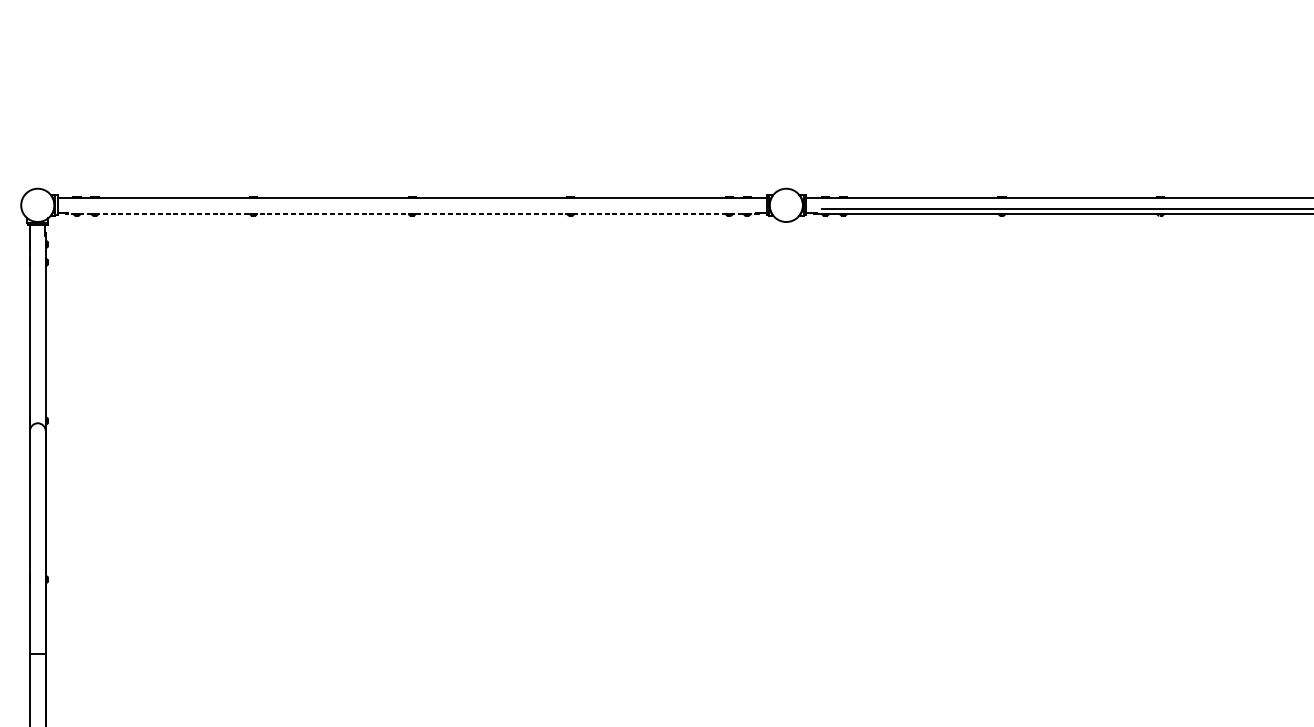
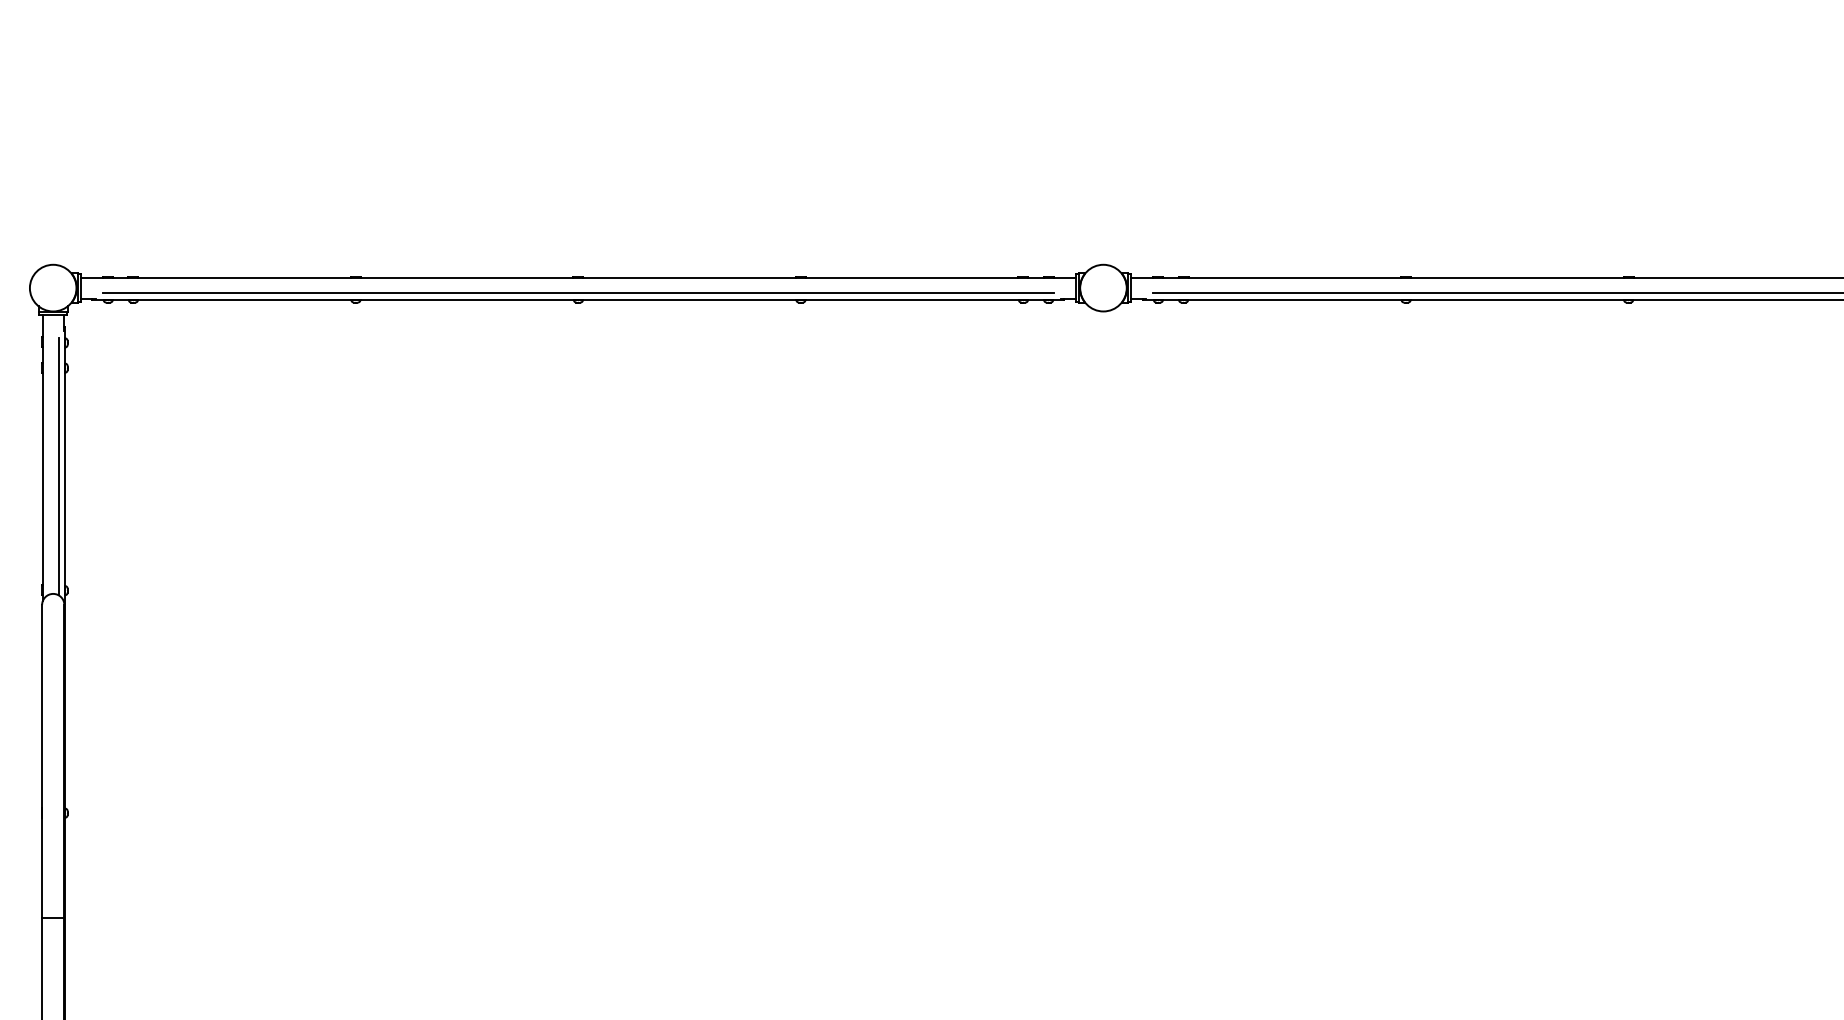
line: (411, 209) -> (577, 293), added
line: (412, 213) -> (578, 299), dashed -> solid
line: (41, 332) -> (58, 466), added

